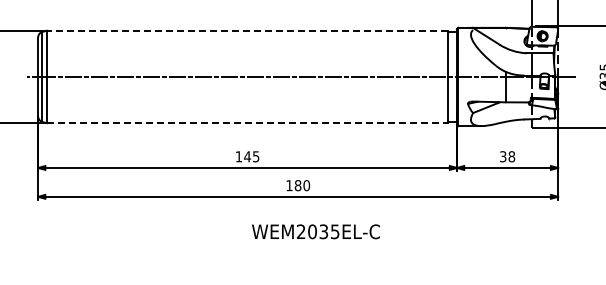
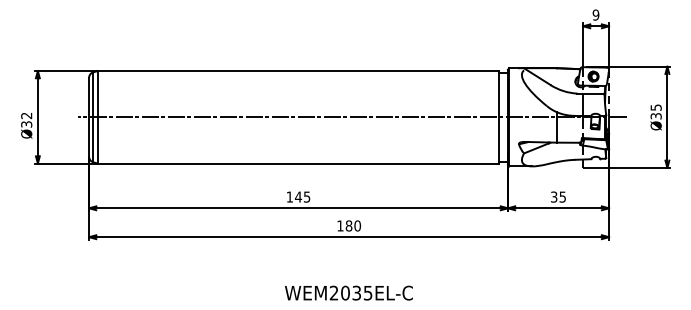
line: (247, 31) -> (298, 71), dashed -> solid
line: (247, 123) -> (298, 163), dashed -> solid
text: (511, 156) -> (562, 196), 38 -> 35
text: (315, 231) -> (348, 292), moved

